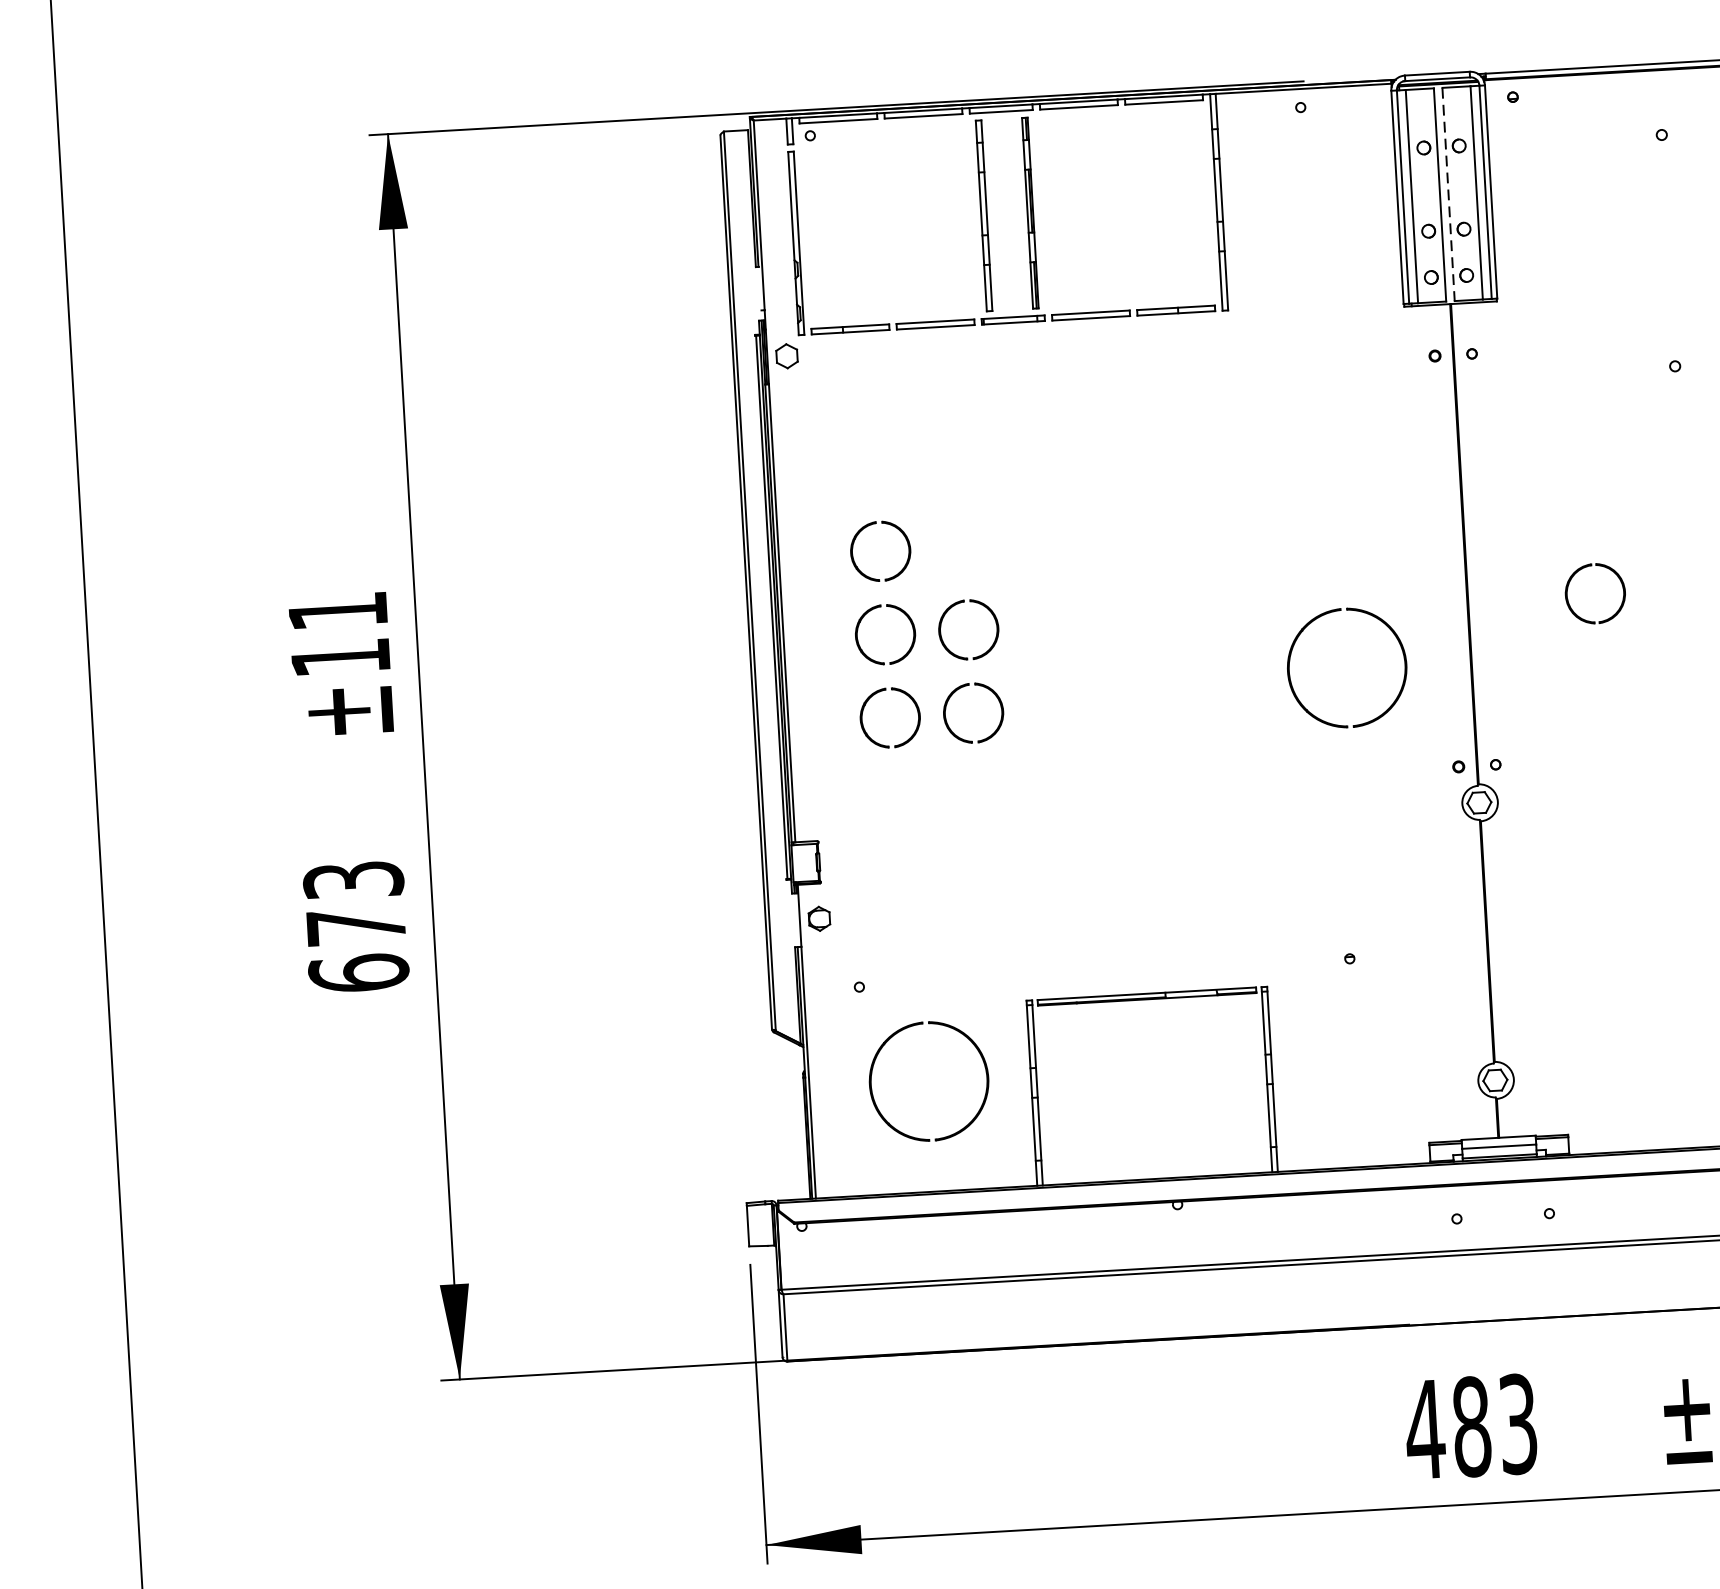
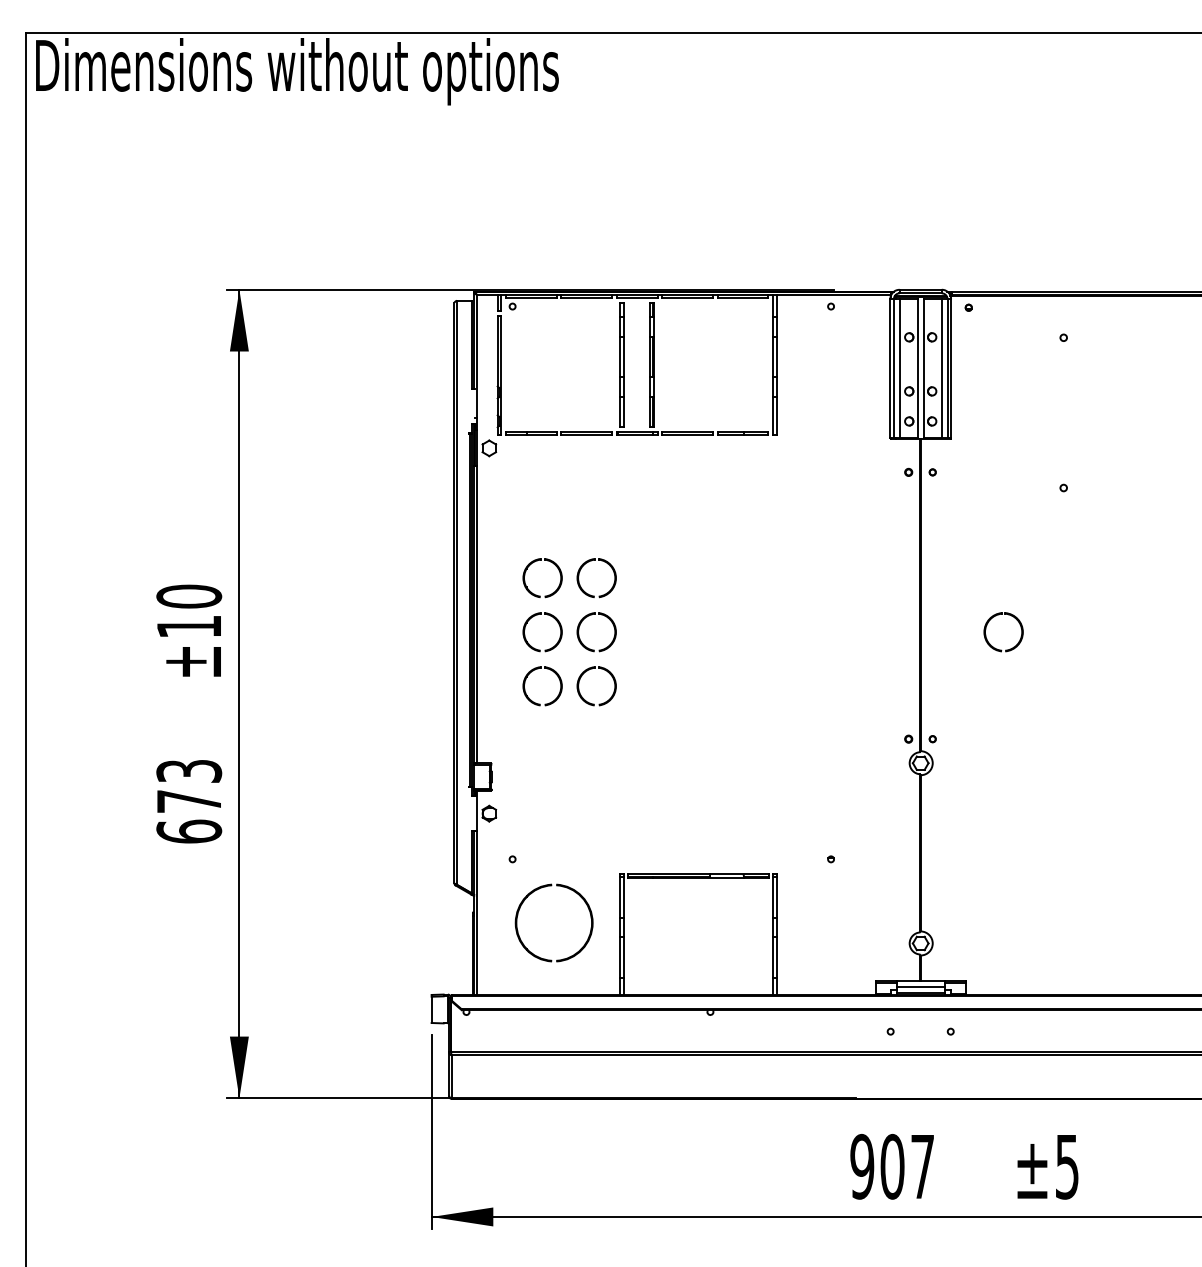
line: (1448, 194) -> (923, 368), dashed -> solid
part: (946, 566) -> (584, 590), added
text: (338, 611) -> (189, 596), ±11 -> ±10
part: (1309, 626) -> (817, 642), removed
text: (1470, 1426) -> (891, 1166), 483 -> 907

